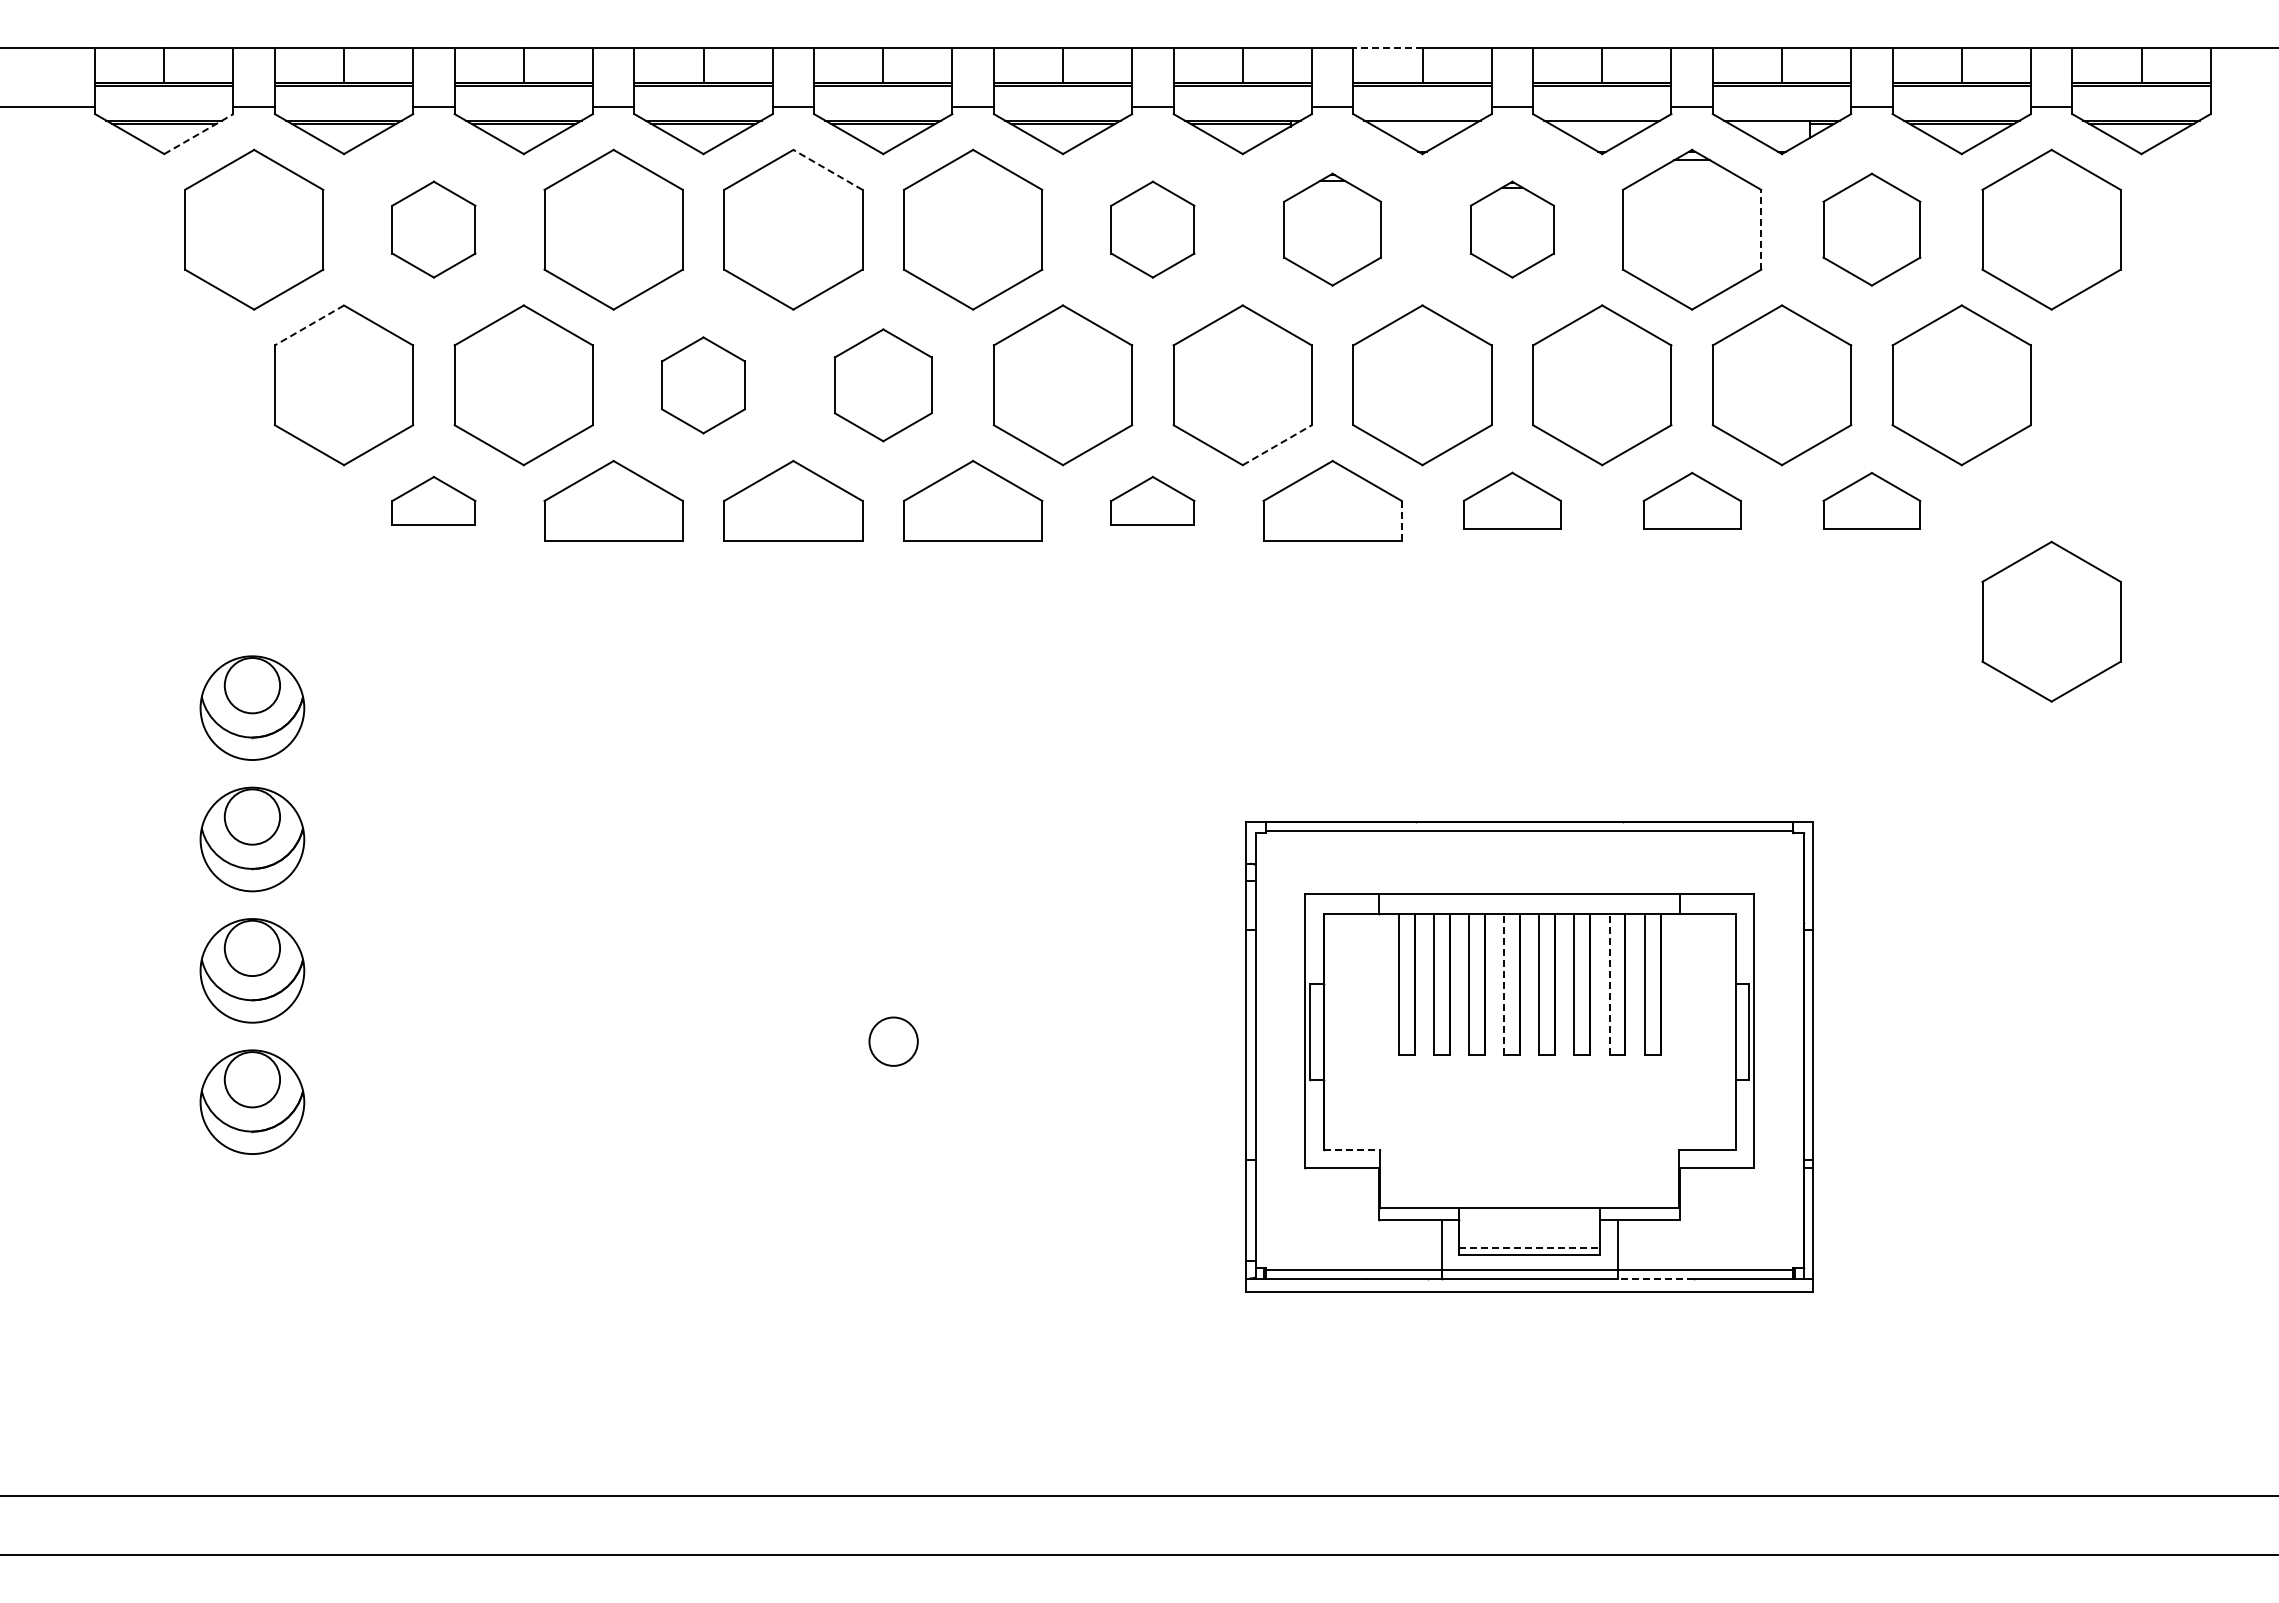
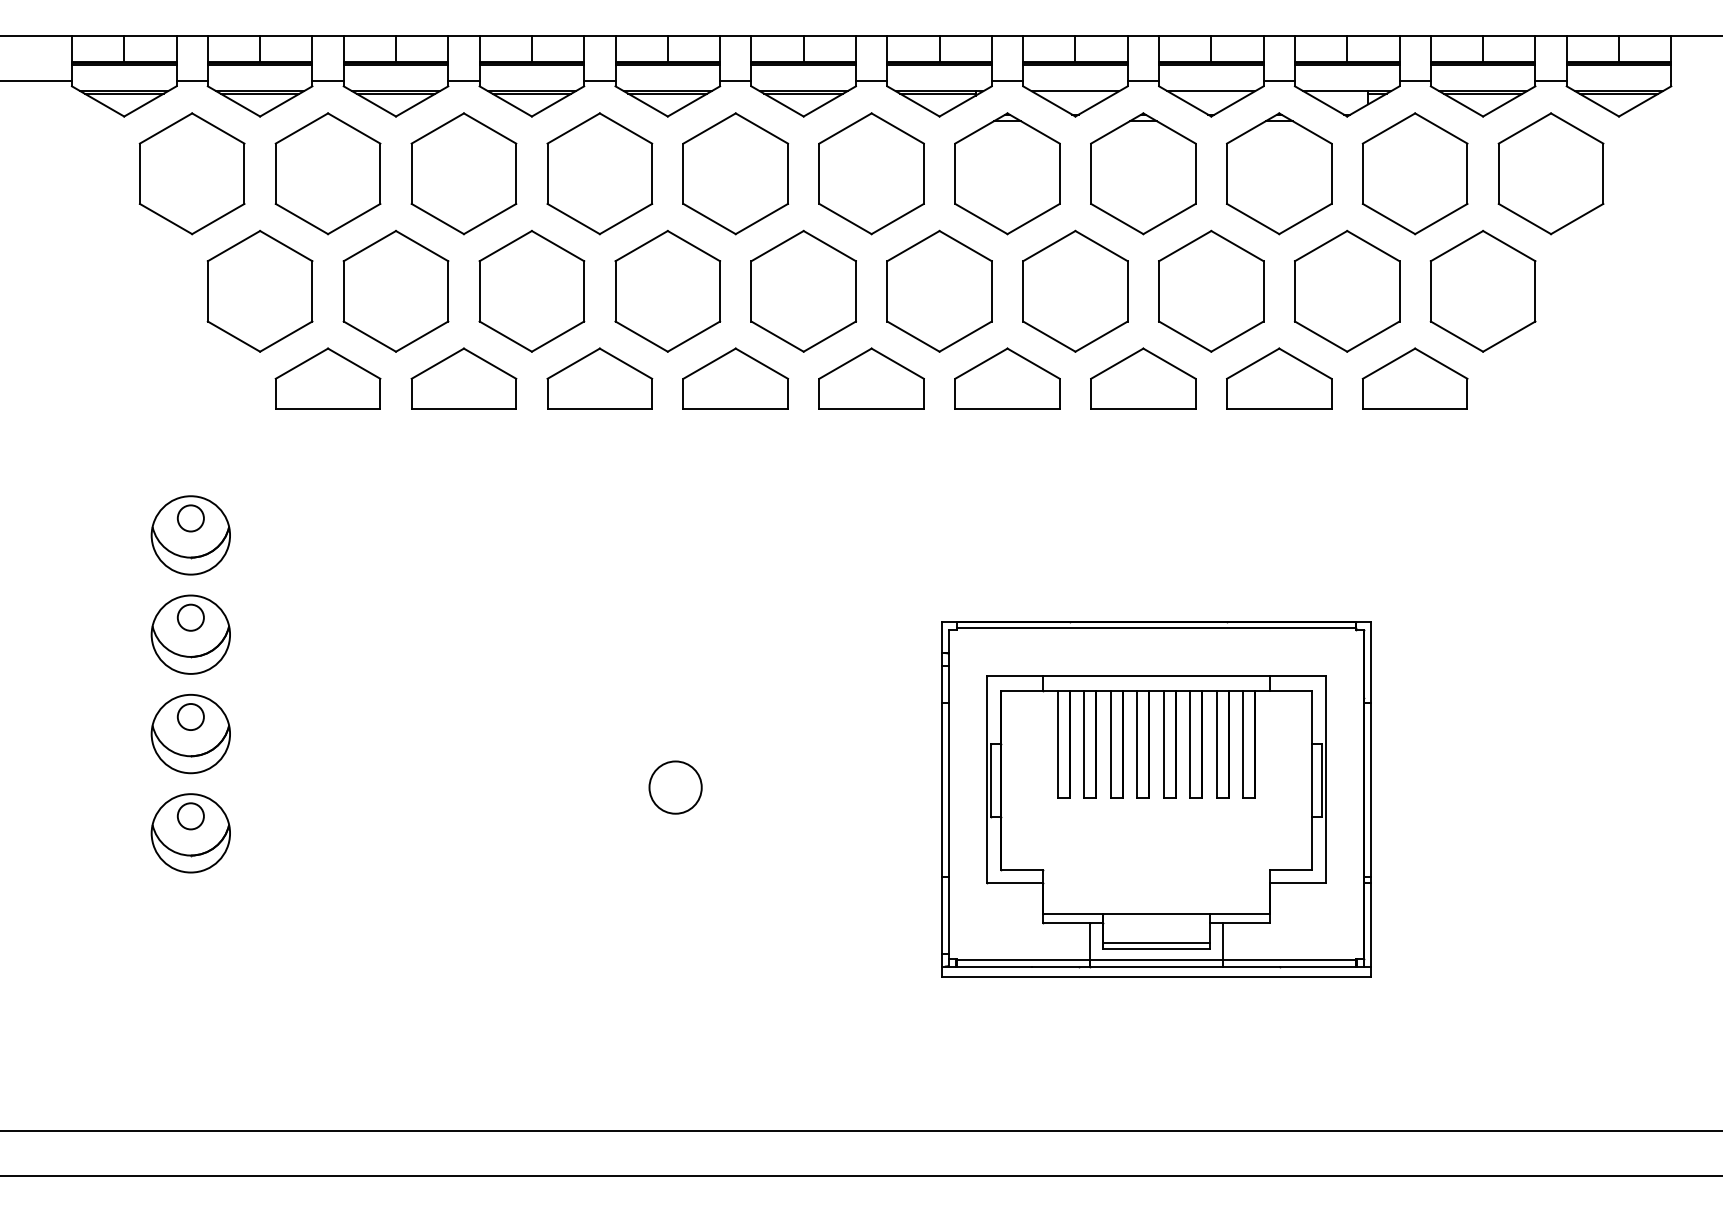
line: (1387, 47) -> (1048, 35), dashed -> solid
line: (198, 134) -> (150, 101), dashed -> solid
line: (827, 169) -> (625, 128), dashed -> solid
part: (433, 229) -> (327, 173), size x1.67
part: (1152, 229) -> (871, 173), size x1.67
part: (1332, 229) -> (1007, 173), size x1.43
part: (1512, 229) -> (1143, 173), size x1.67
line: (1761, 229) -> (1331, 173), dashed -> solid
part: (1871, 229) -> (1414, 173), size x1.43
line: (309, 325) -> (234, 246), dashed -> solid
part: (703, 385) -> (531, 291), size x1.67
part: (883, 385) -> (667, 291), size x1.43
line: (1277, 445) -> (965, 336), dashed -> solid
part: (433, 500) -> (327, 378), size x1.67
part: (1152, 500) -> (871, 378), size x1.67
part: (1512, 500) -> (1143, 378), size x1.43
part: (1692, 500) -> (1279, 378), size x1.43
part: (1871, 500) -> (1414, 378), size x1.43
line: (1401, 520) -> (1059, 393), dashed -> solid
part: (2051, 621) -> (1550, 469), removed
circle: (252, 685) -> (190, 518), size x0.62
circle: (252, 816) -> (190, 617), size x0.62
circle: (252, 948) -> (190, 717), size x0.62
line: (1504, 984) -> (1137, 744), dashed -> solid
line: (1609, 984) -> (1216, 744), dashed -> solid
circle: (893, 1041) -> (675, 787), size x1.43
circle: (252, 1079) -> (190, 816), size x0.62
line: (1352, 1150) -> (1022, 869), dashed -> solid
line: (1530, 1247) -> (1157, 943), dashed -> solid
line: (1655, 1278) -> (1251, 966), dashed -> solid

